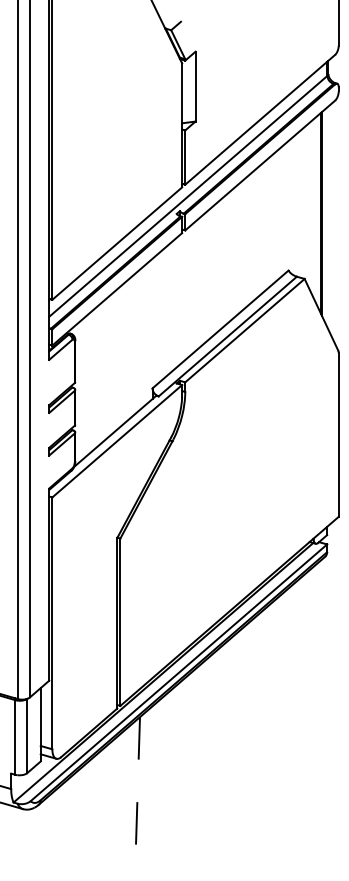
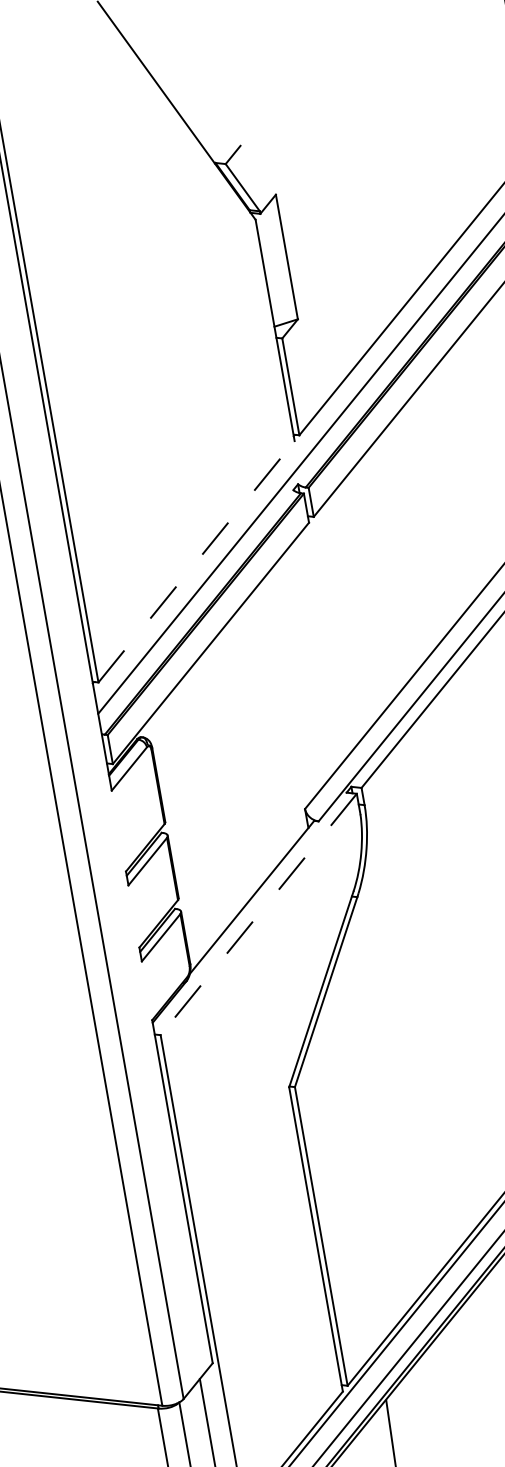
line: (117, 243) -> (196, 561), solid -> dashed
line: (117, 441) -> (259, 914), solid -> dashed

